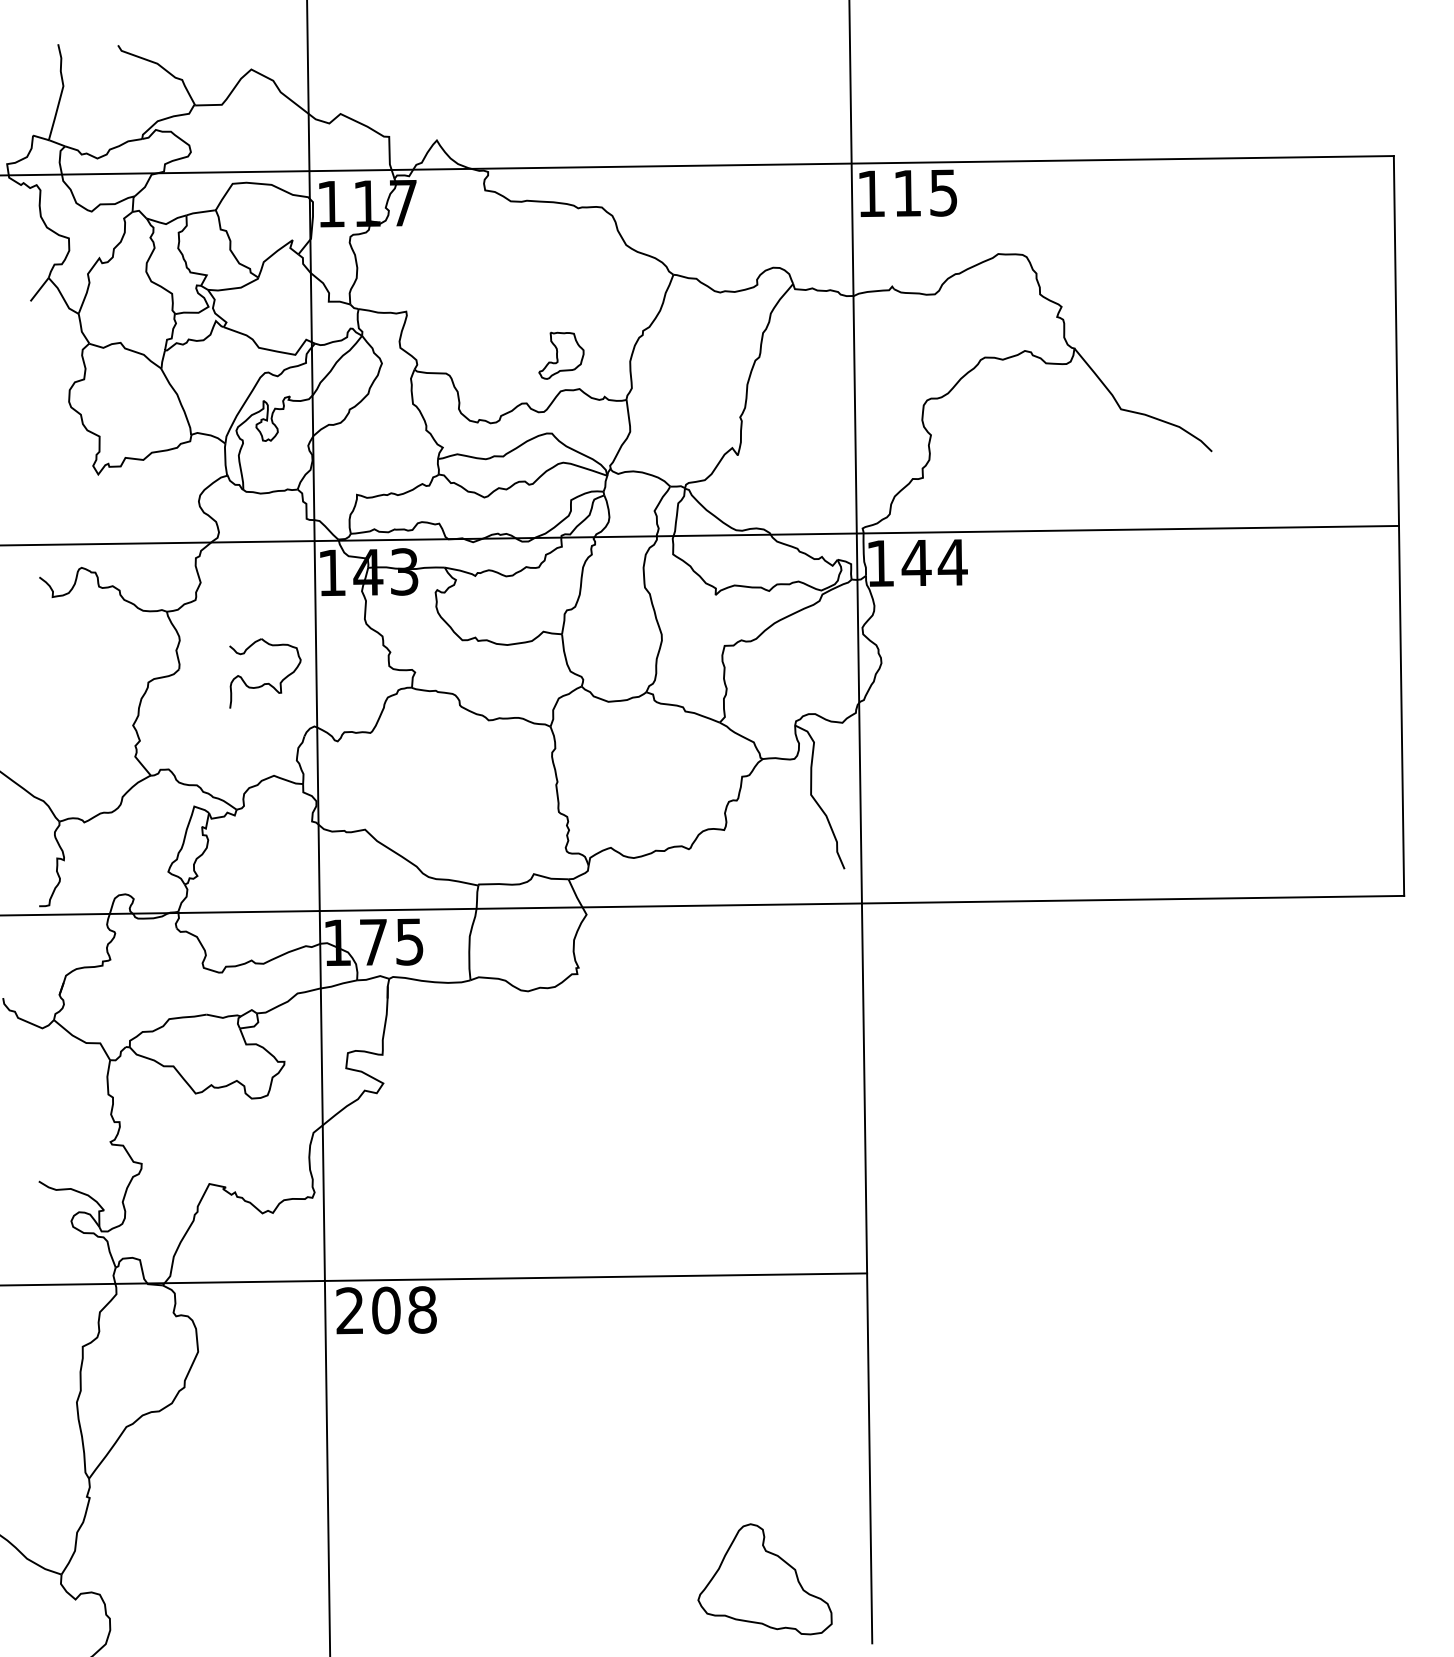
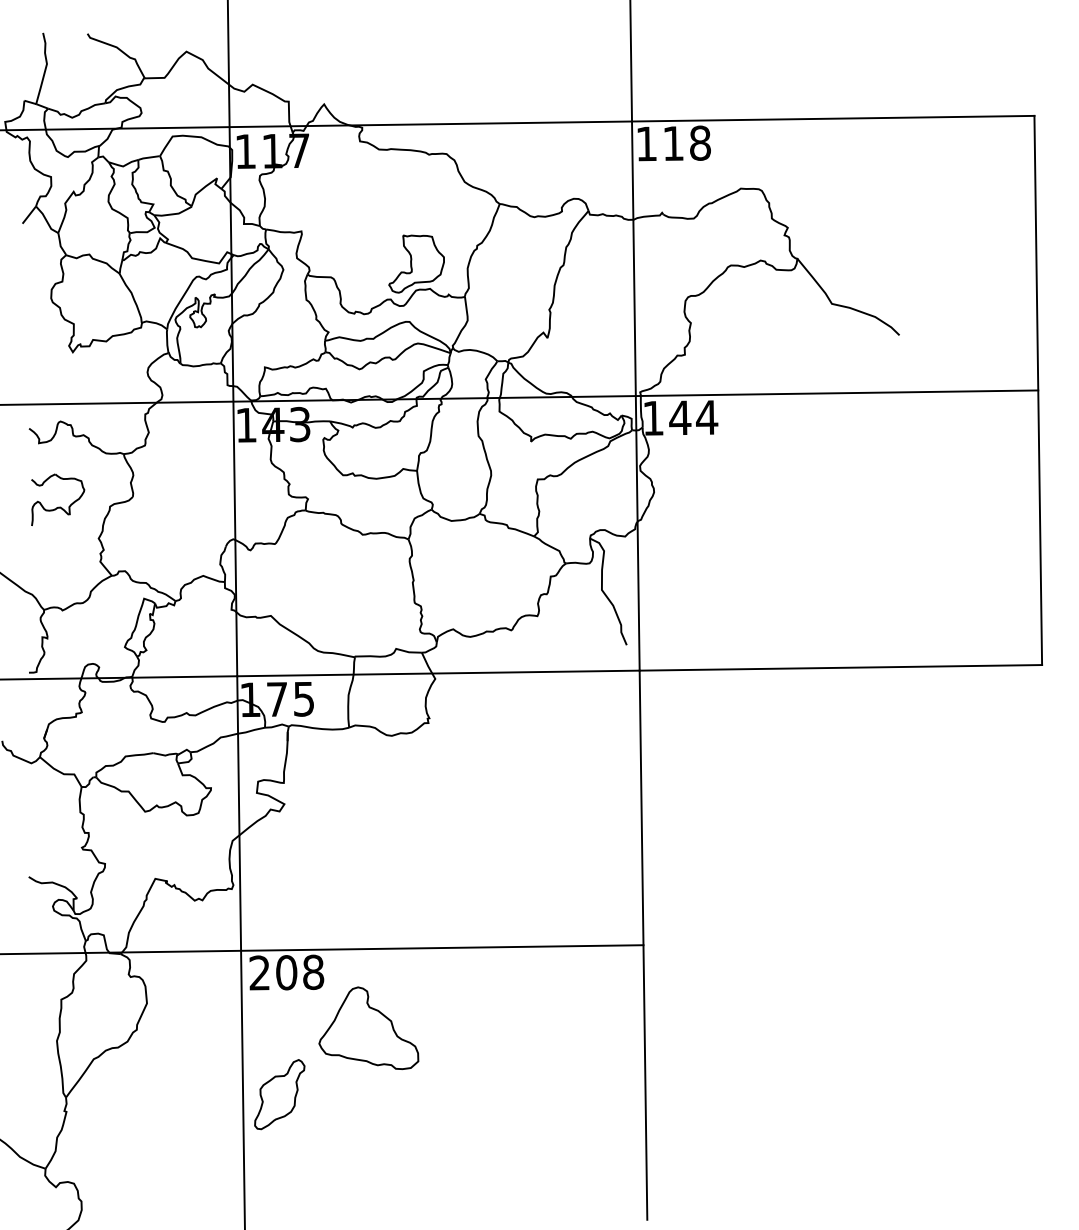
text: (943, 192) -> (700, 142), 115 -> 118
part: (561, 355) -> (416, 263), size x1.67
part: (268, 682) -> (60, 506), moved
part: (376, 1474) -> (279, 1094), added
part: (764, 1579) -> (368, 1028), moved

